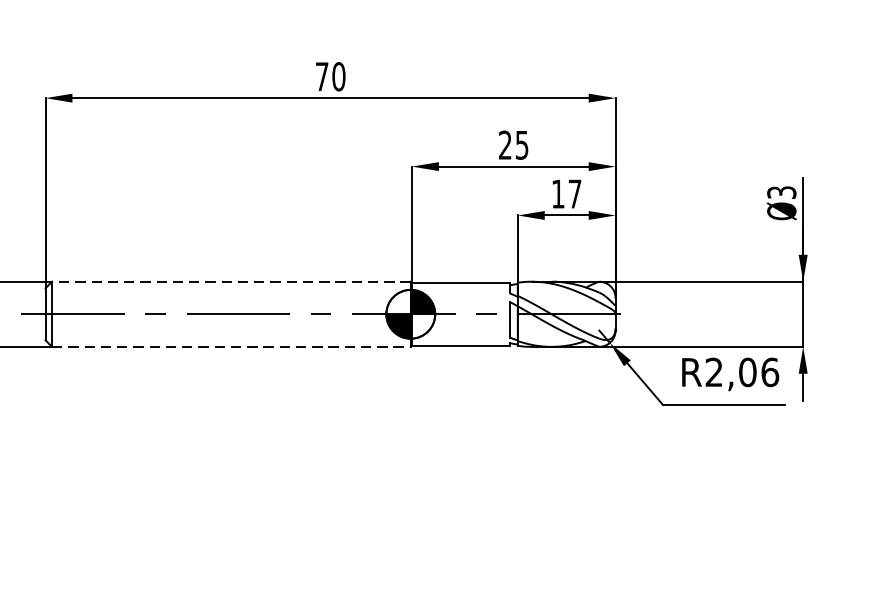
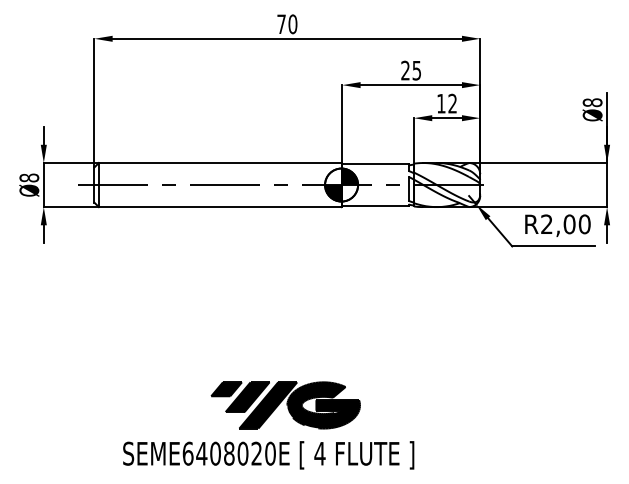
text: (781, 192) -> (592, 102), Ø3 -> Ø8
text: (574, 193) -> (452, 103), 17 -> 12
line: (230, 282) -> (219, 163), dashed -> solid
line: (231, 347) -> (220, 207), dashed -> solid
text: (769, 372) -> (584, 224), R2,06 -> R2,00

